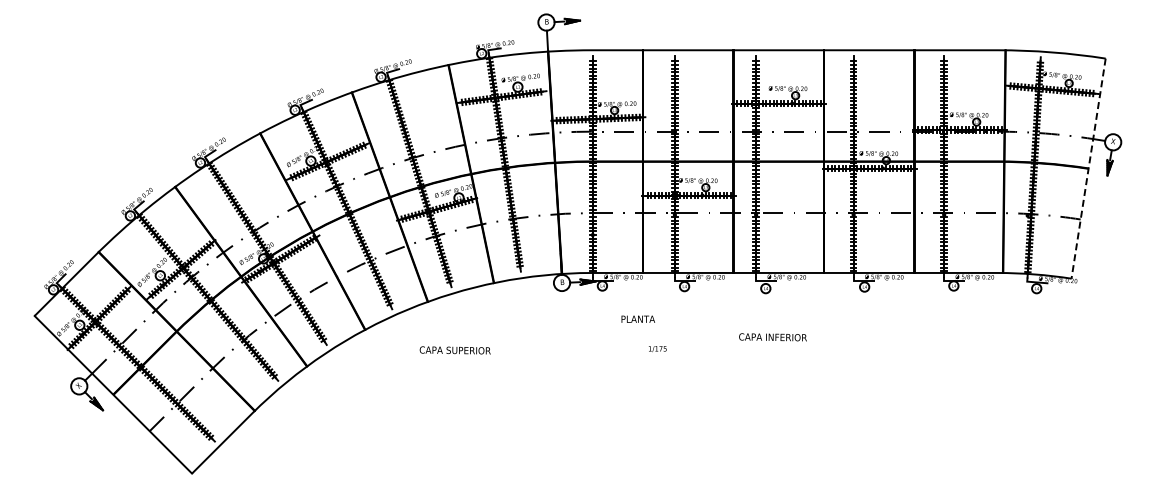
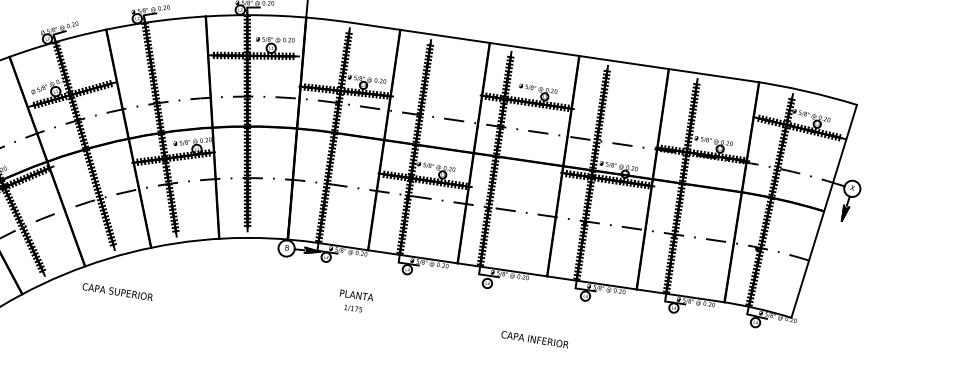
line: (1088, 169) -> (823, 212), dashed -> solid
text: (772, 337) -> (534, 339), moved
text: (657, 349) -> (353, 309), moved
text: (454, 350) -> (117, 291), moved

